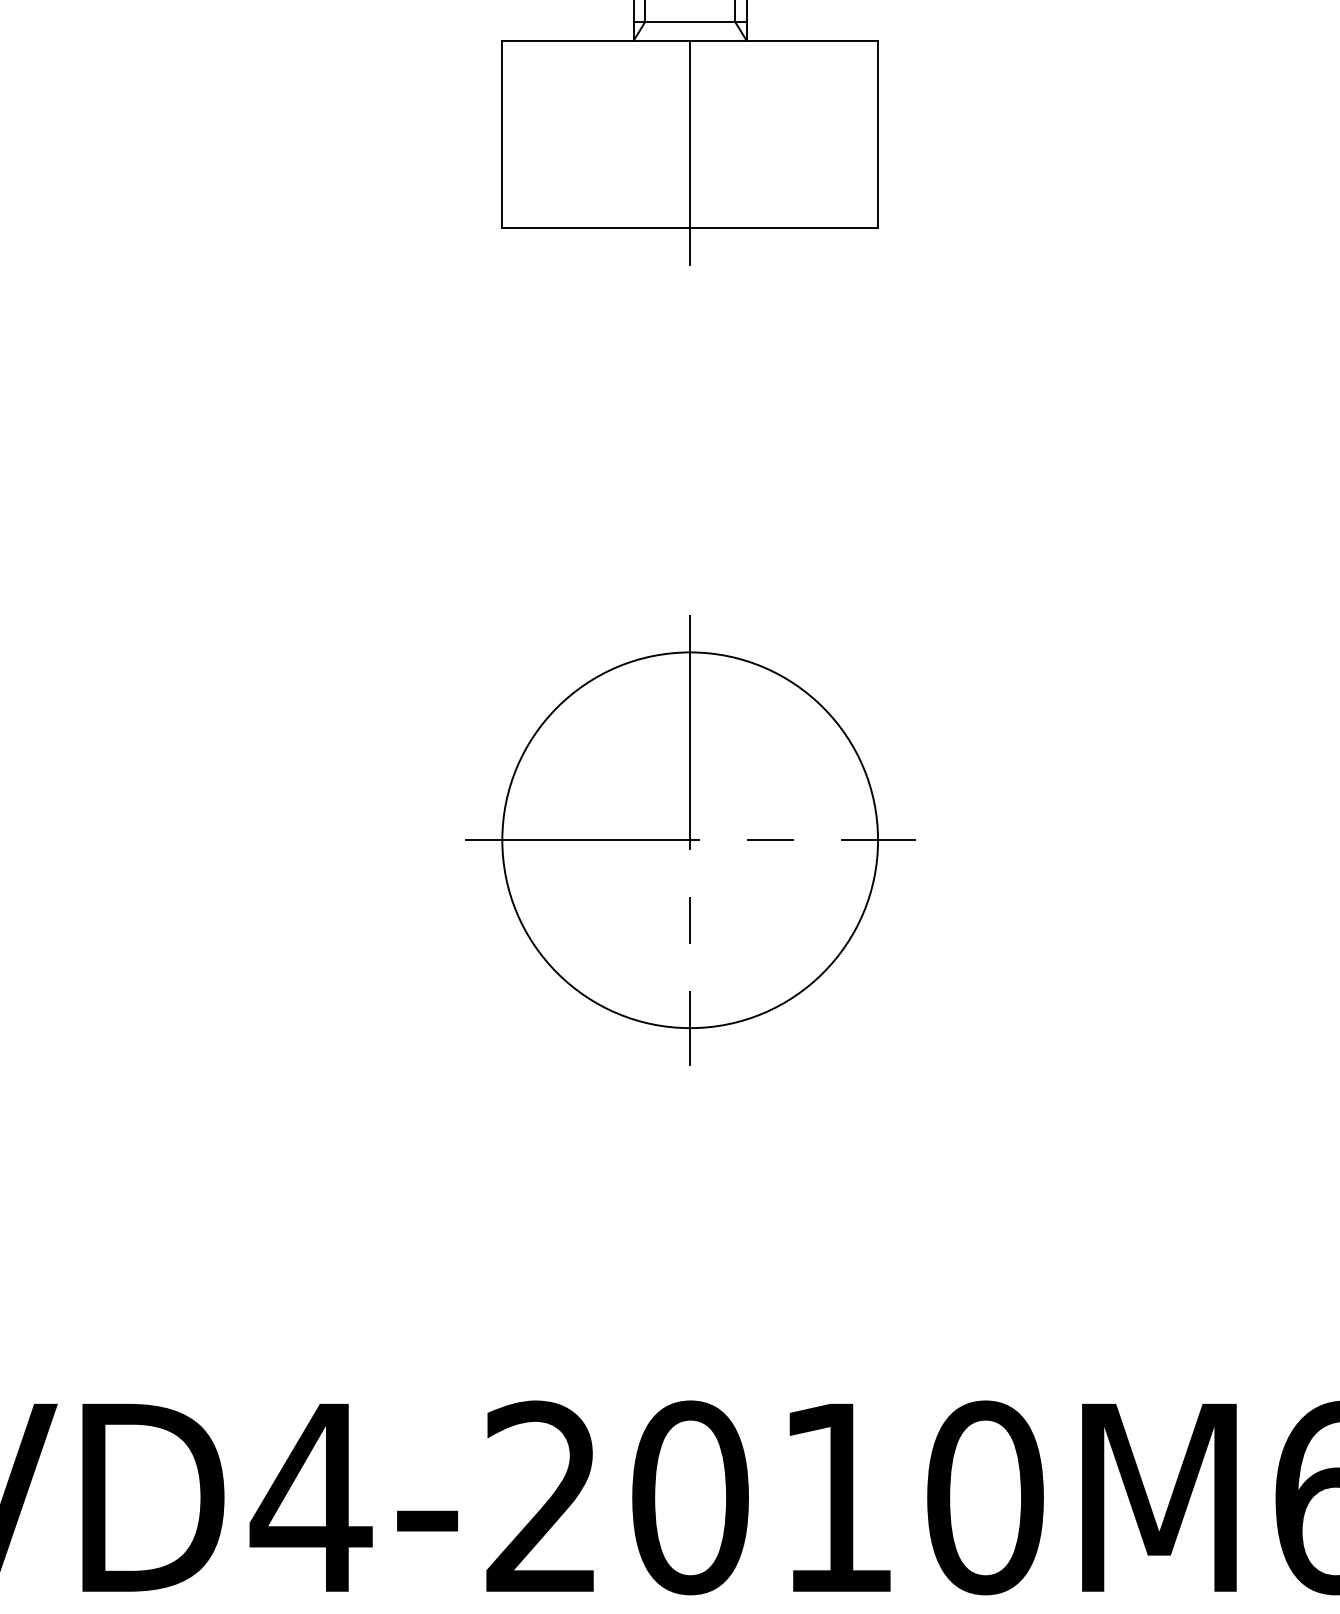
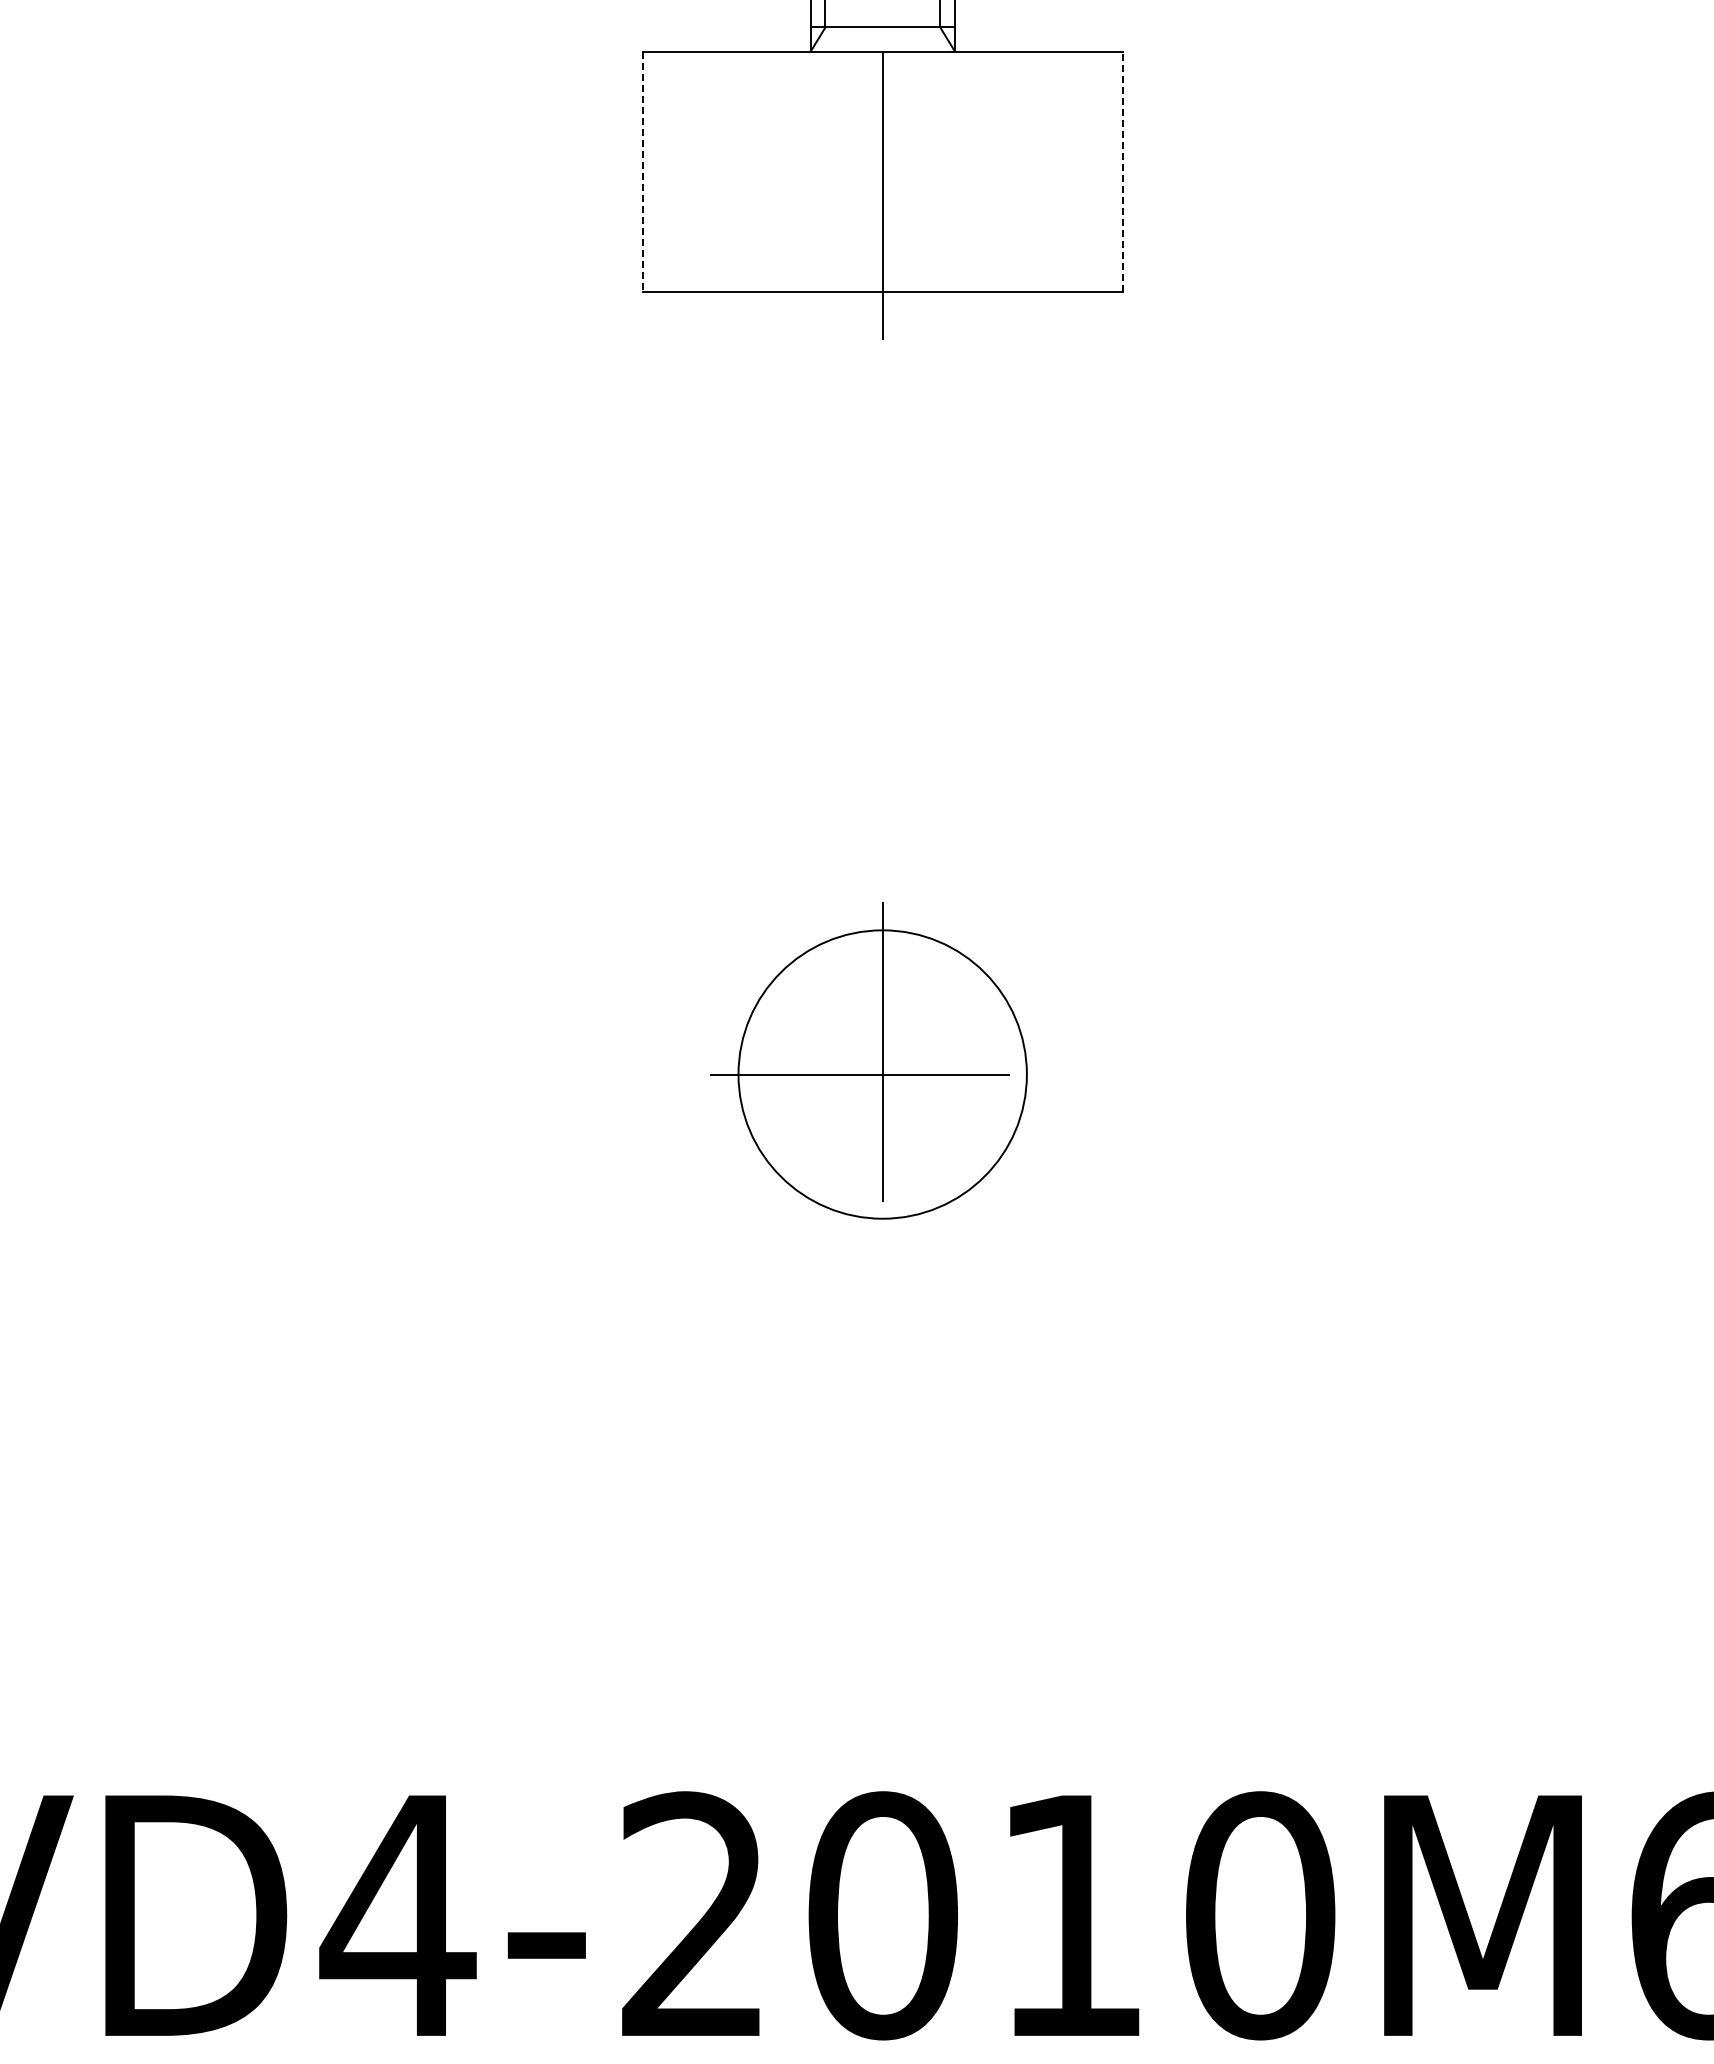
line: (878, 134) -> (1123, 171), solid -> dashed
line: (502, 135) -> (642, 172), solid -> dashed
part: (689, 840) -> (882, 1074), size x0.6

